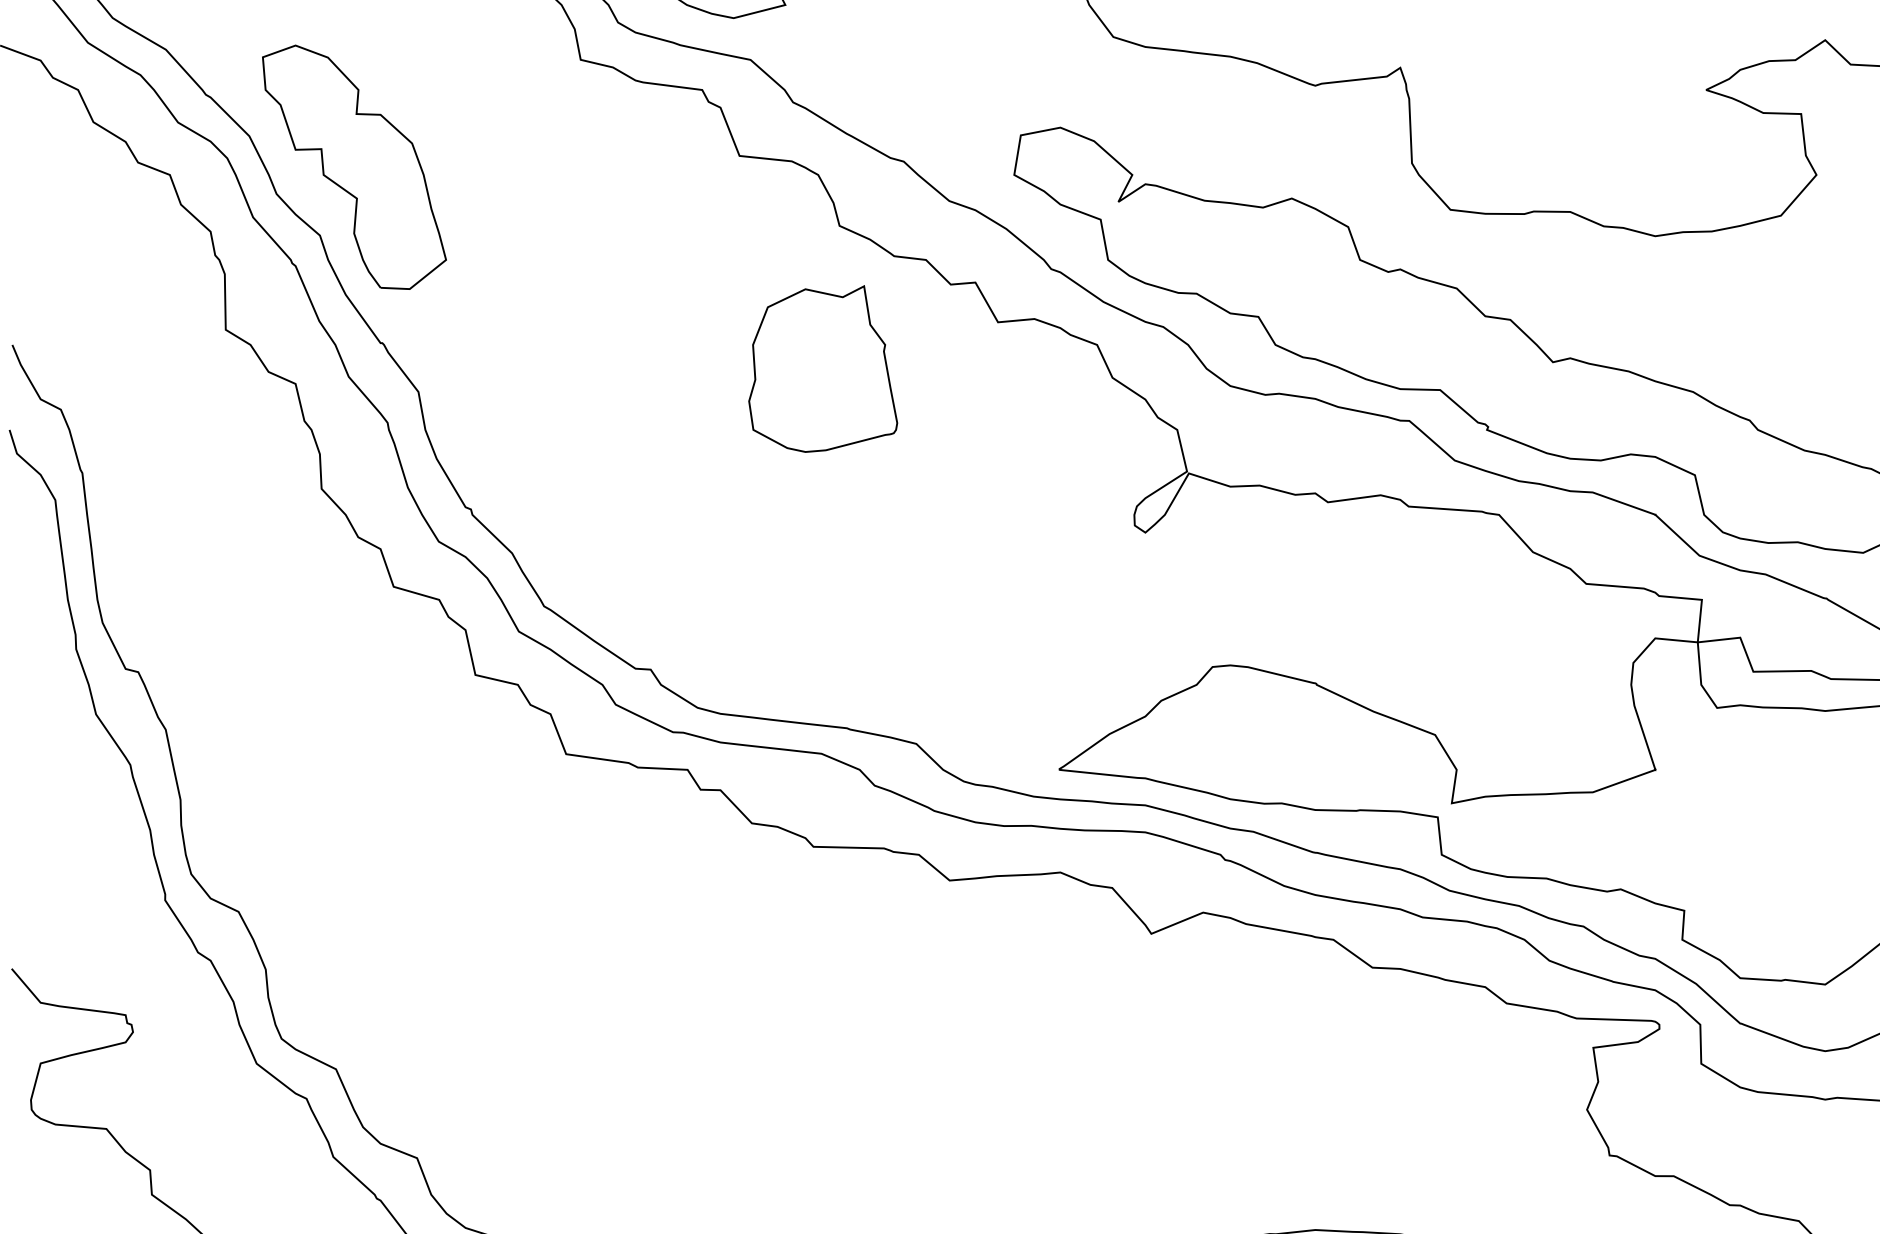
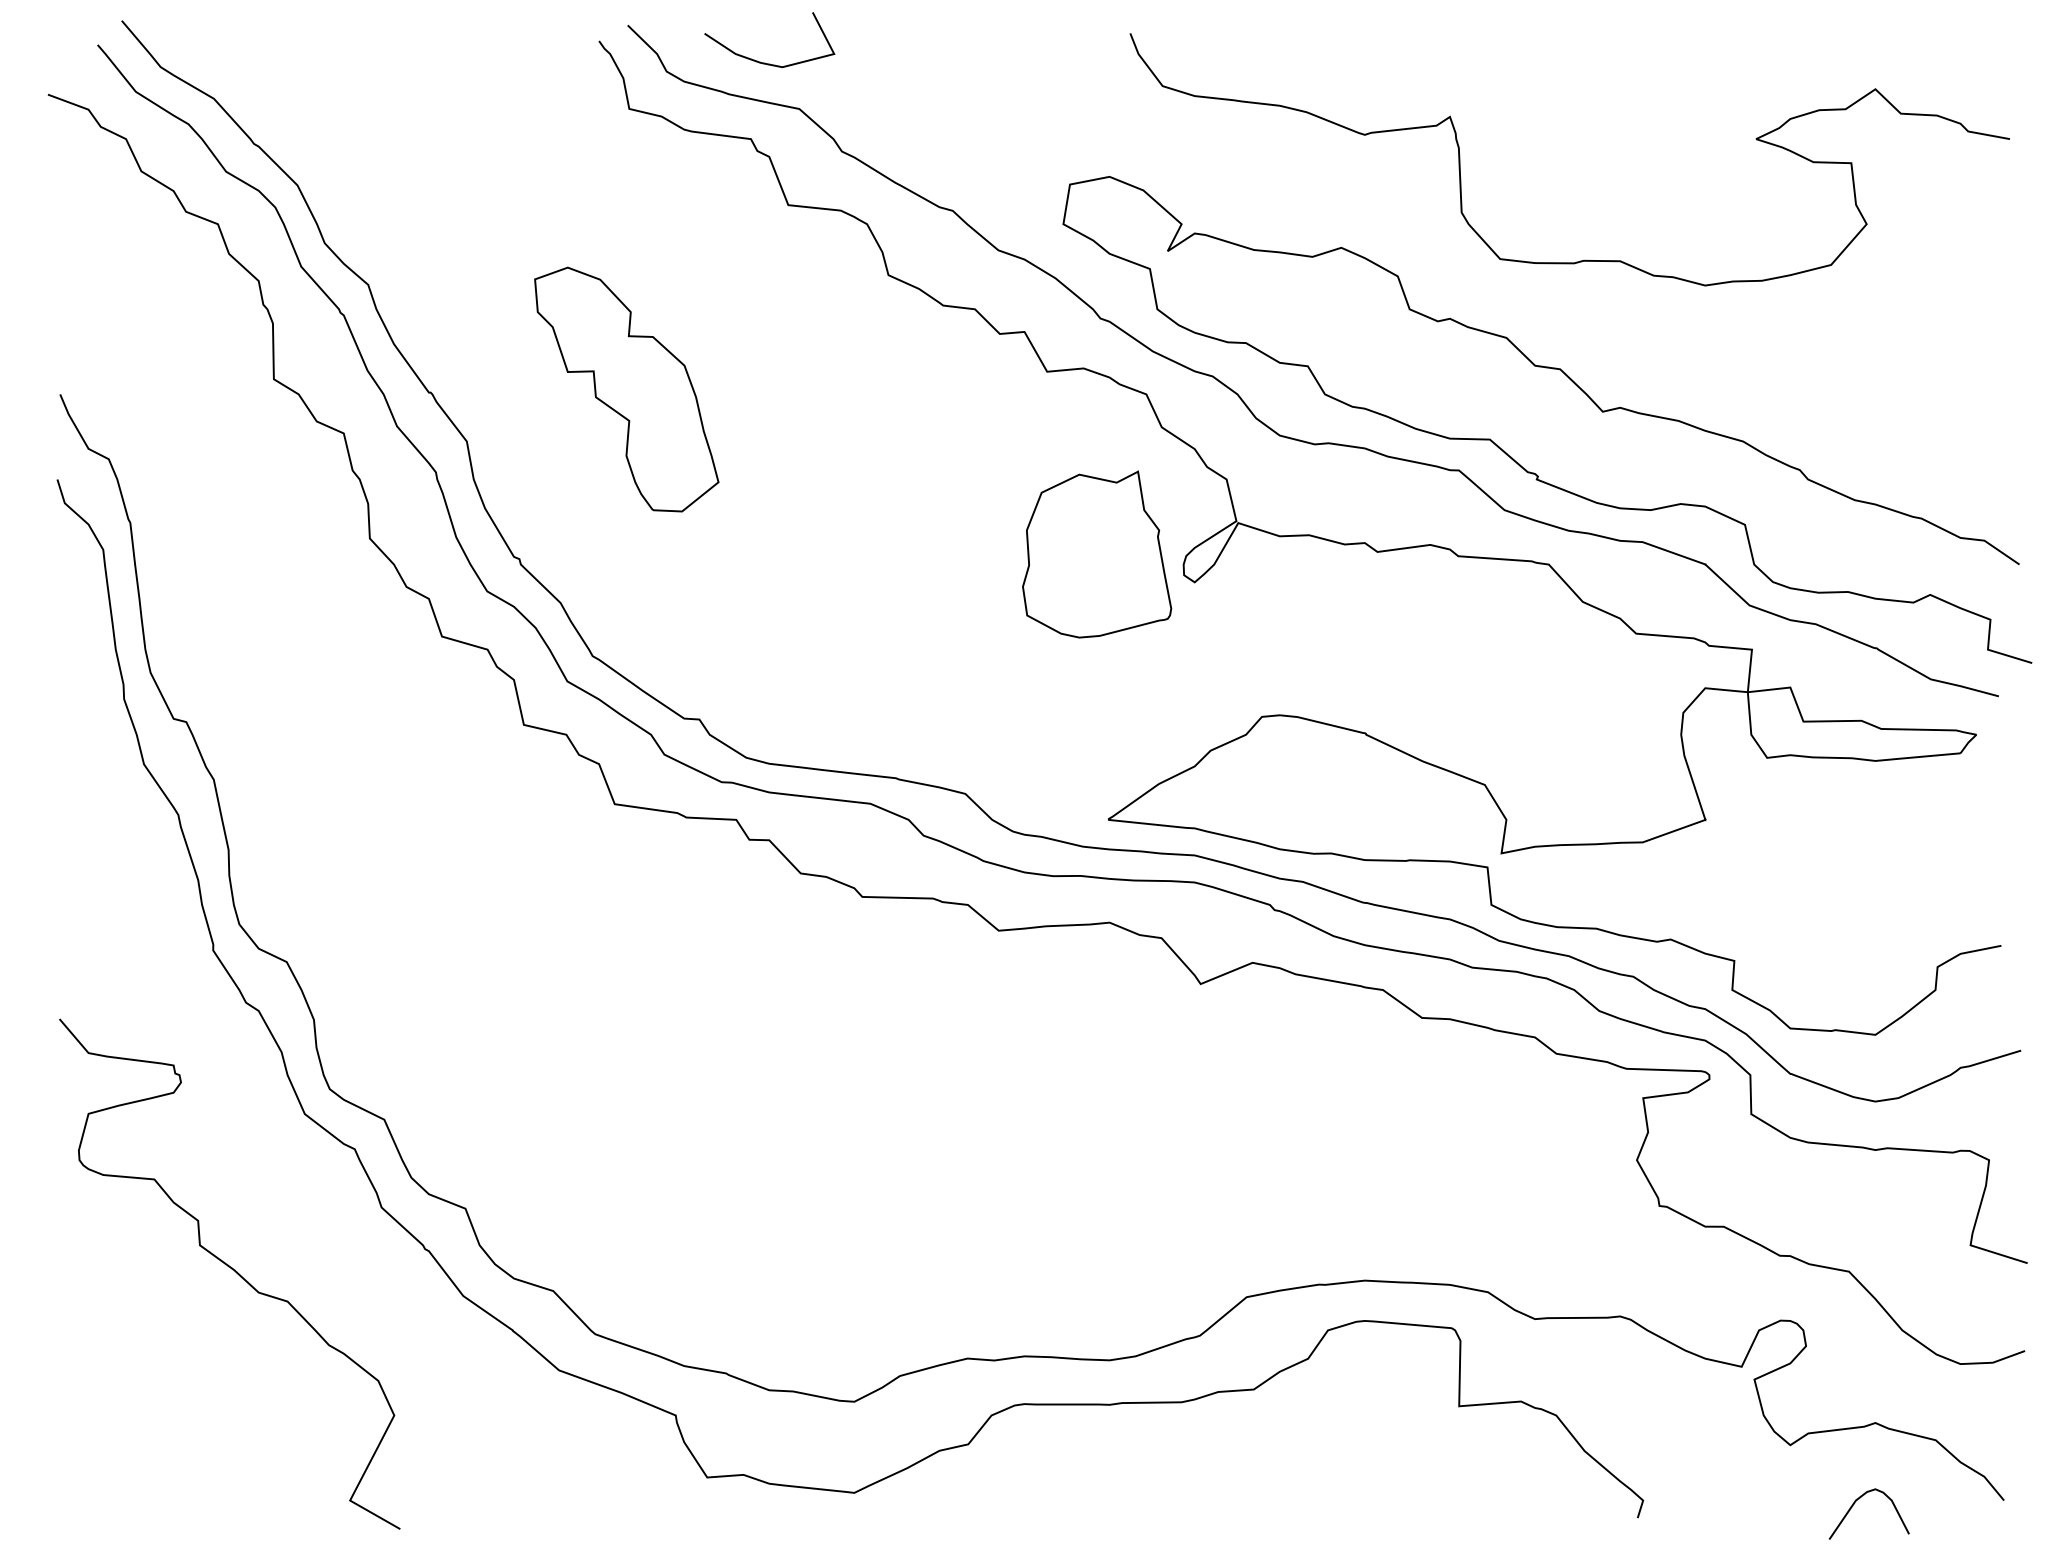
part: (354, 167) -> (626, 389), moved
part: (823, 369) -> (1097, 554), moved

